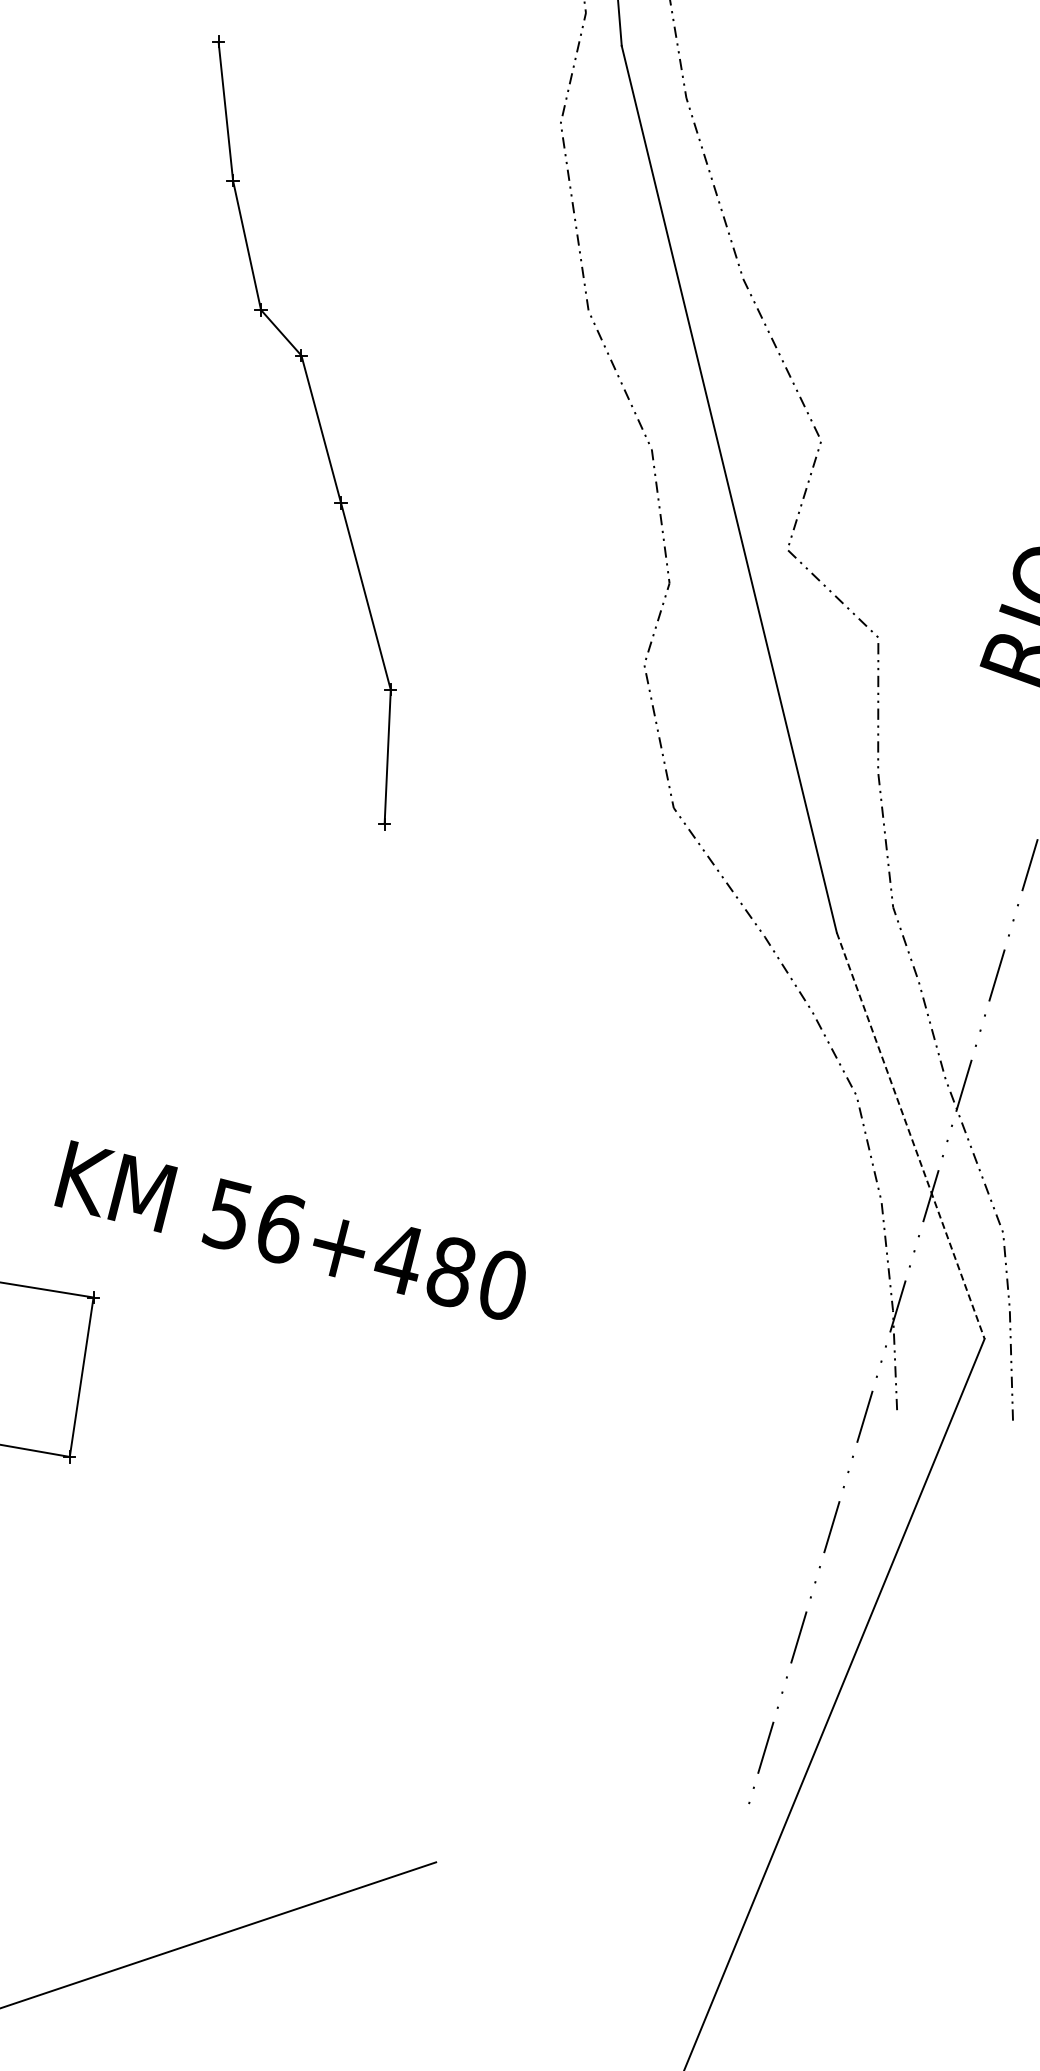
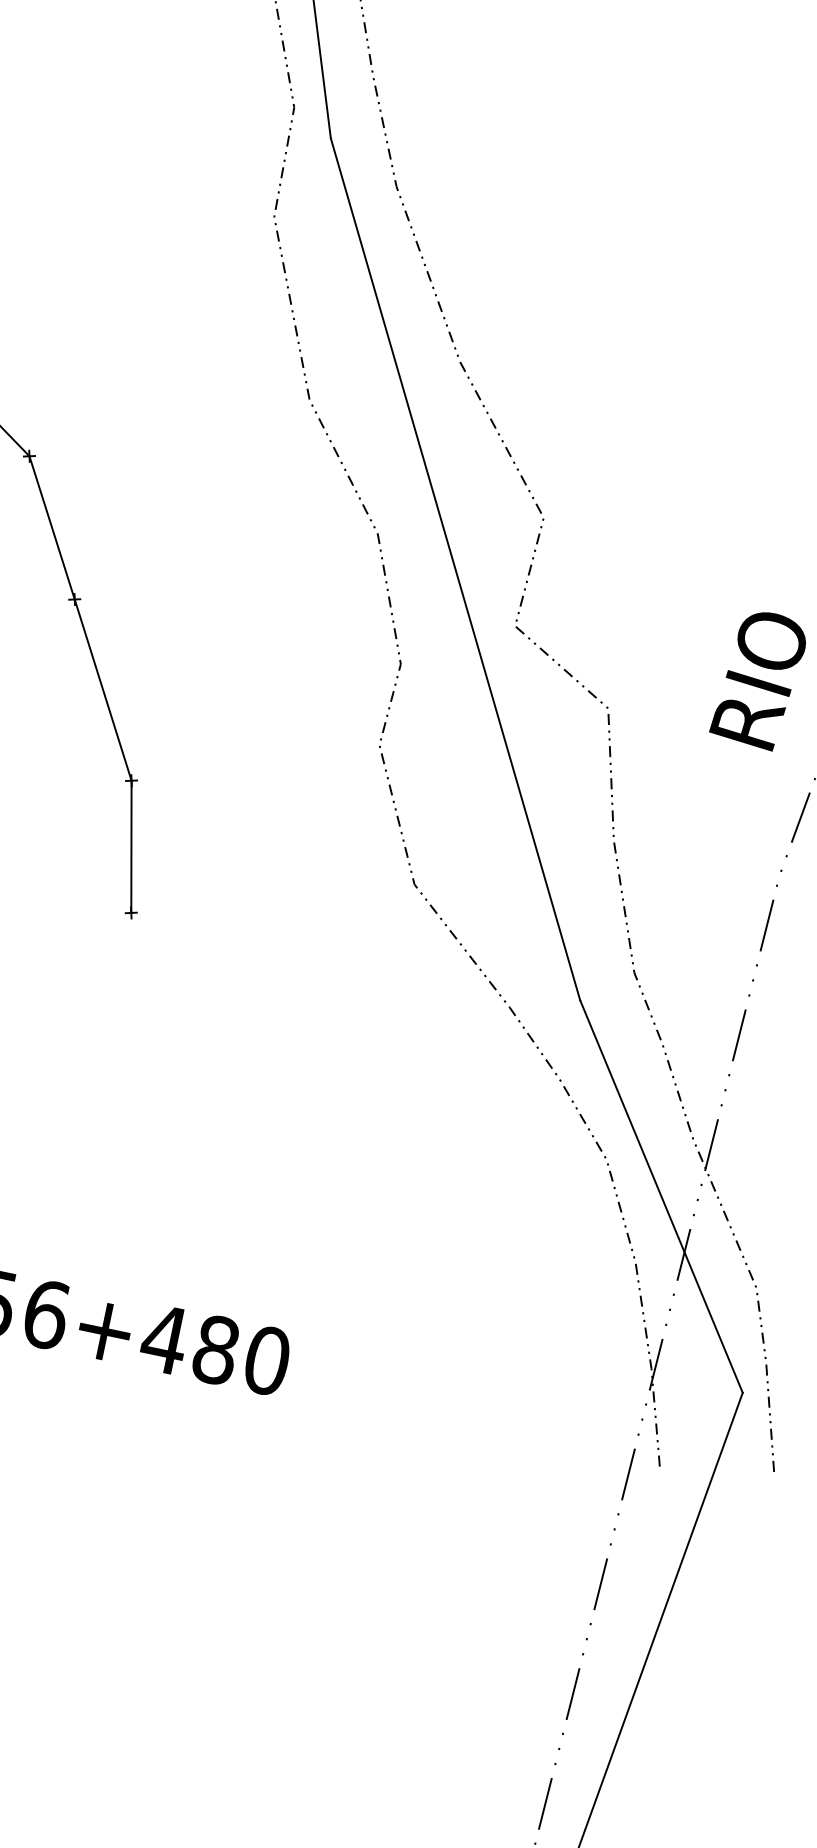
line: (910, 1136) -> (661, 1197), dashed -> solid

